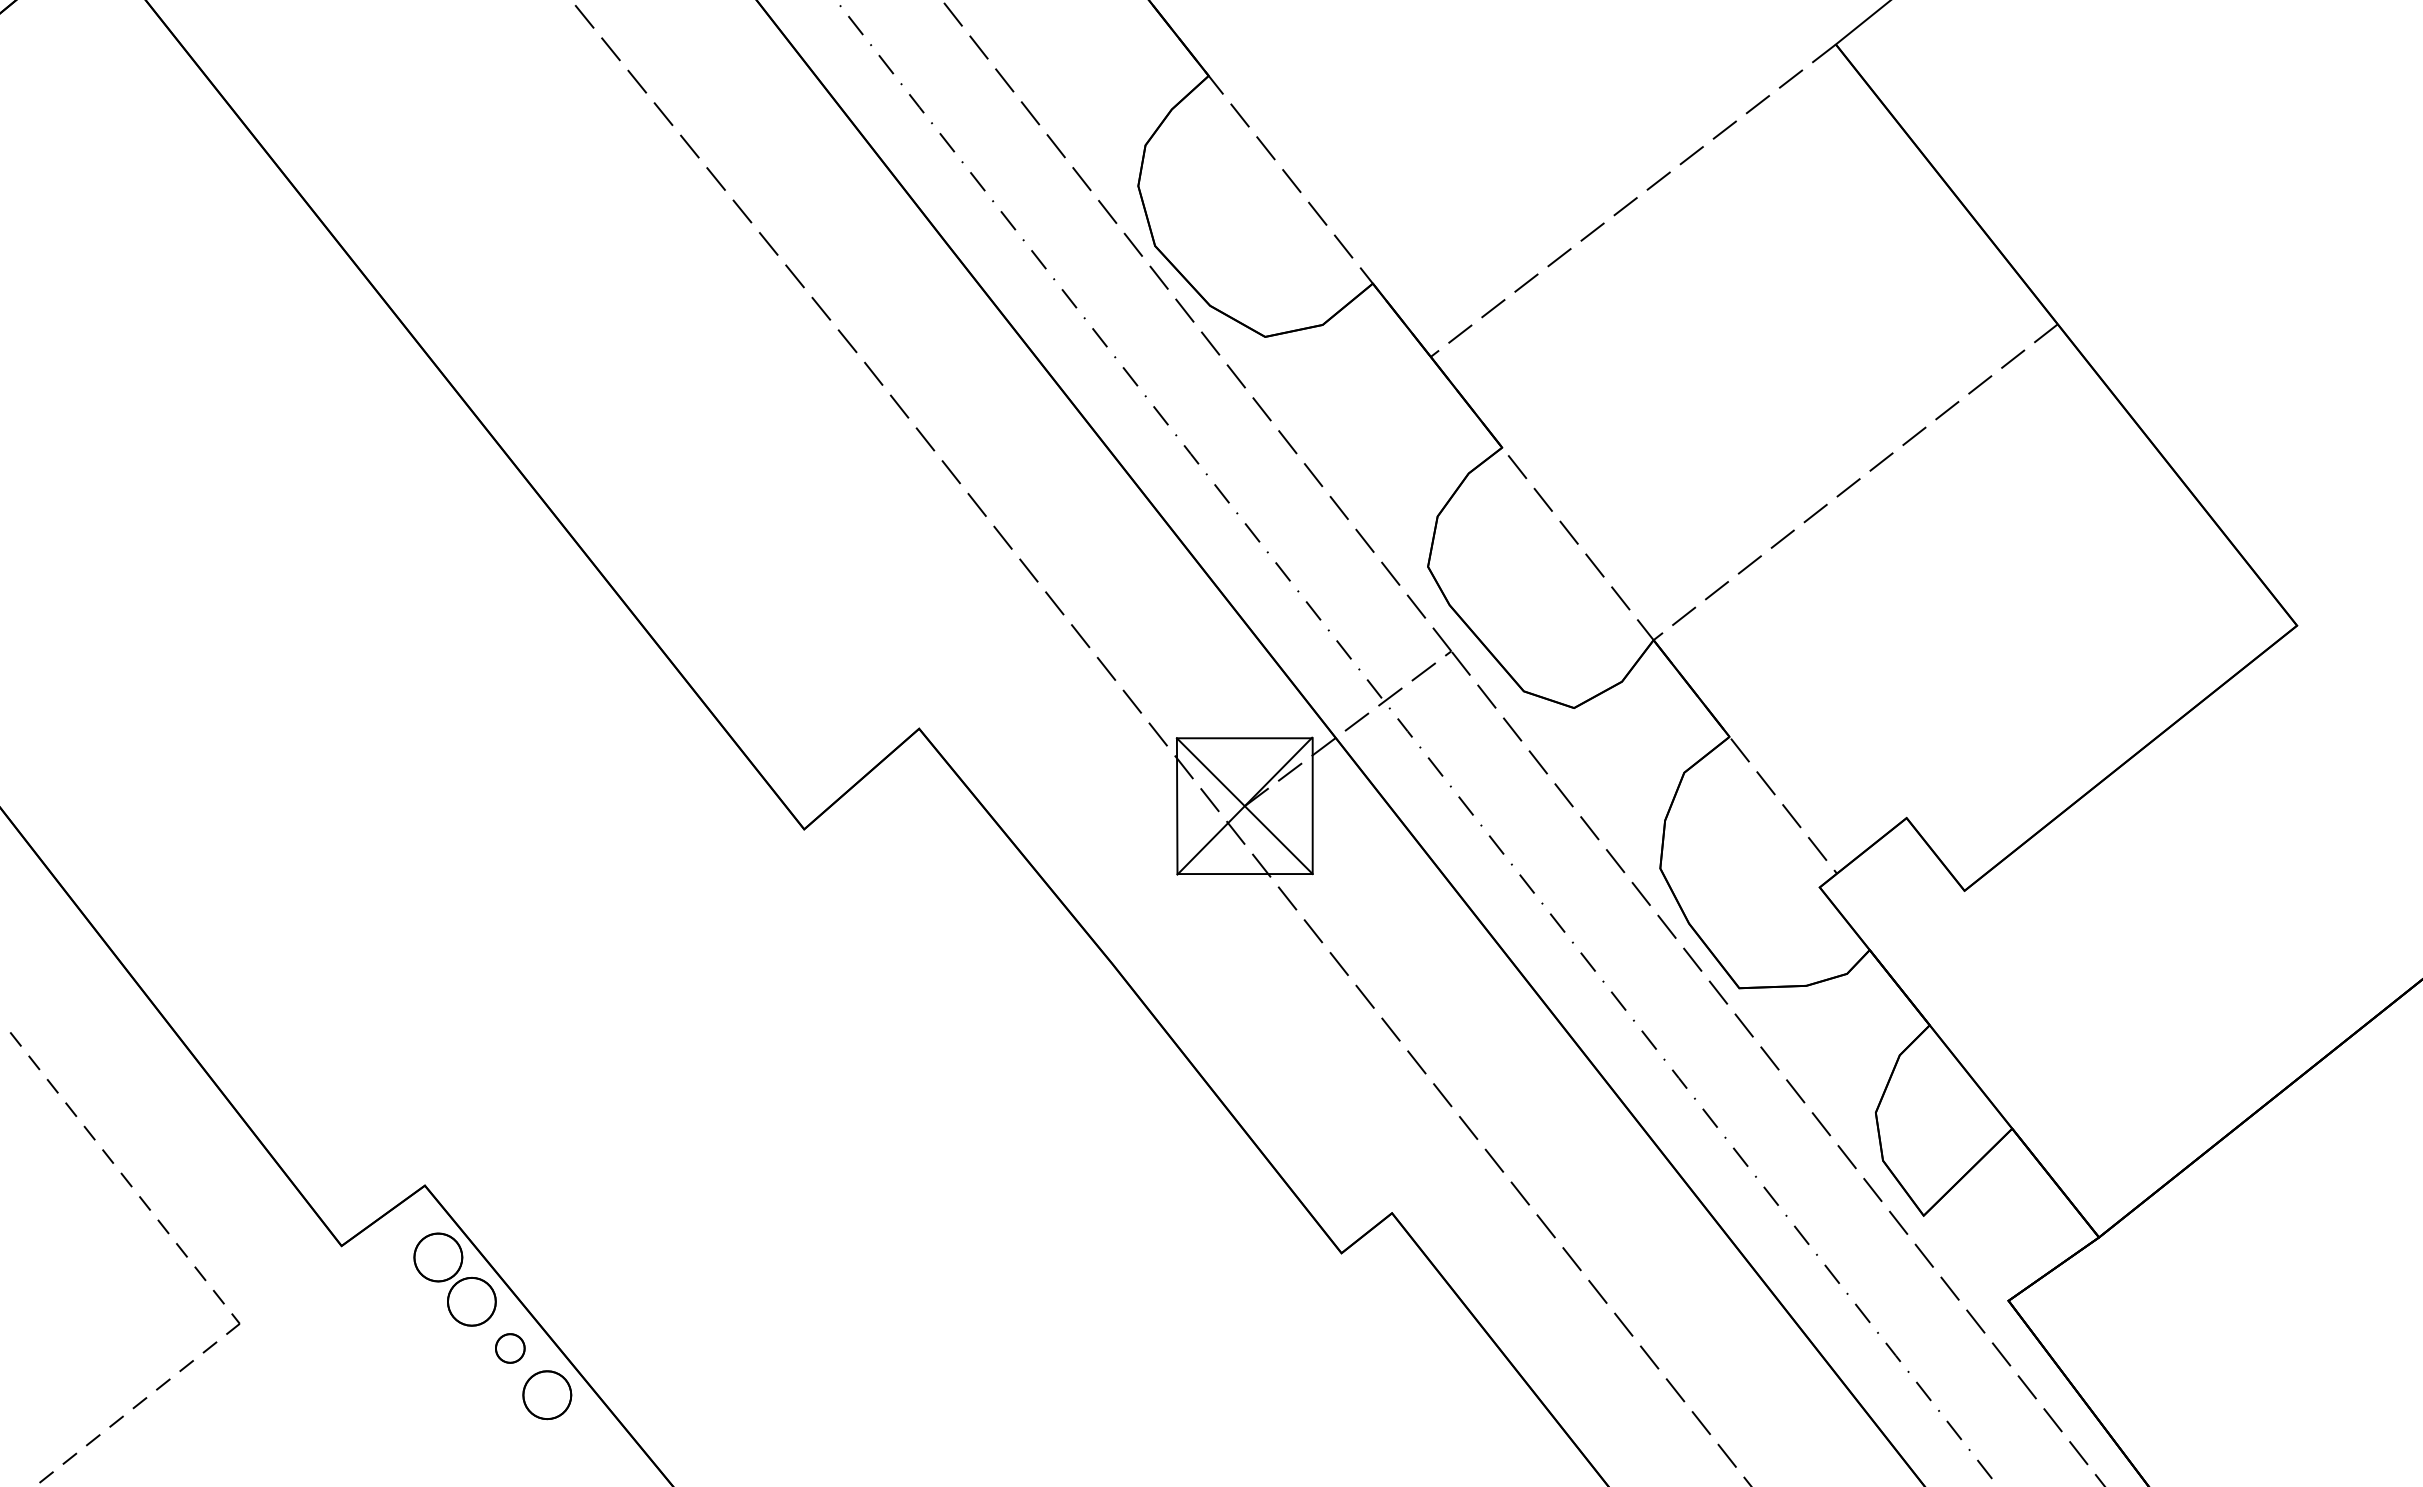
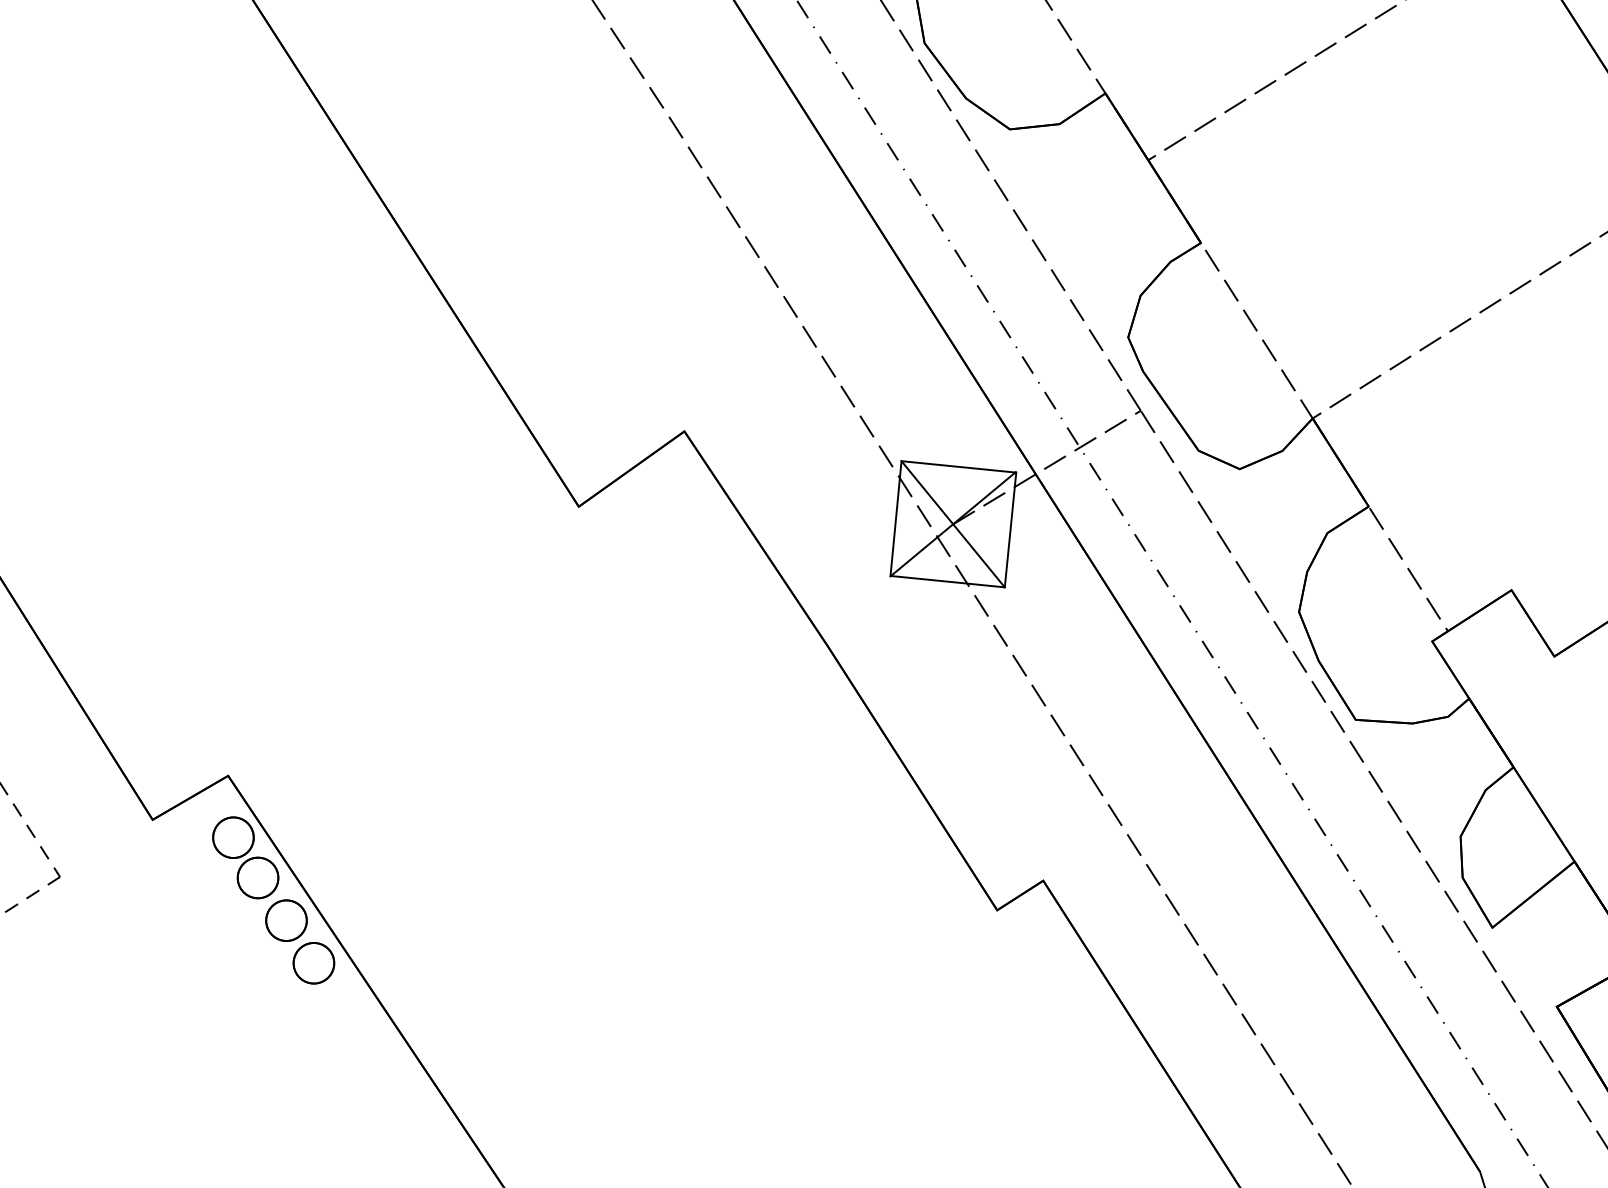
part: (510, 1348) -> (286, 920), size x1.67

